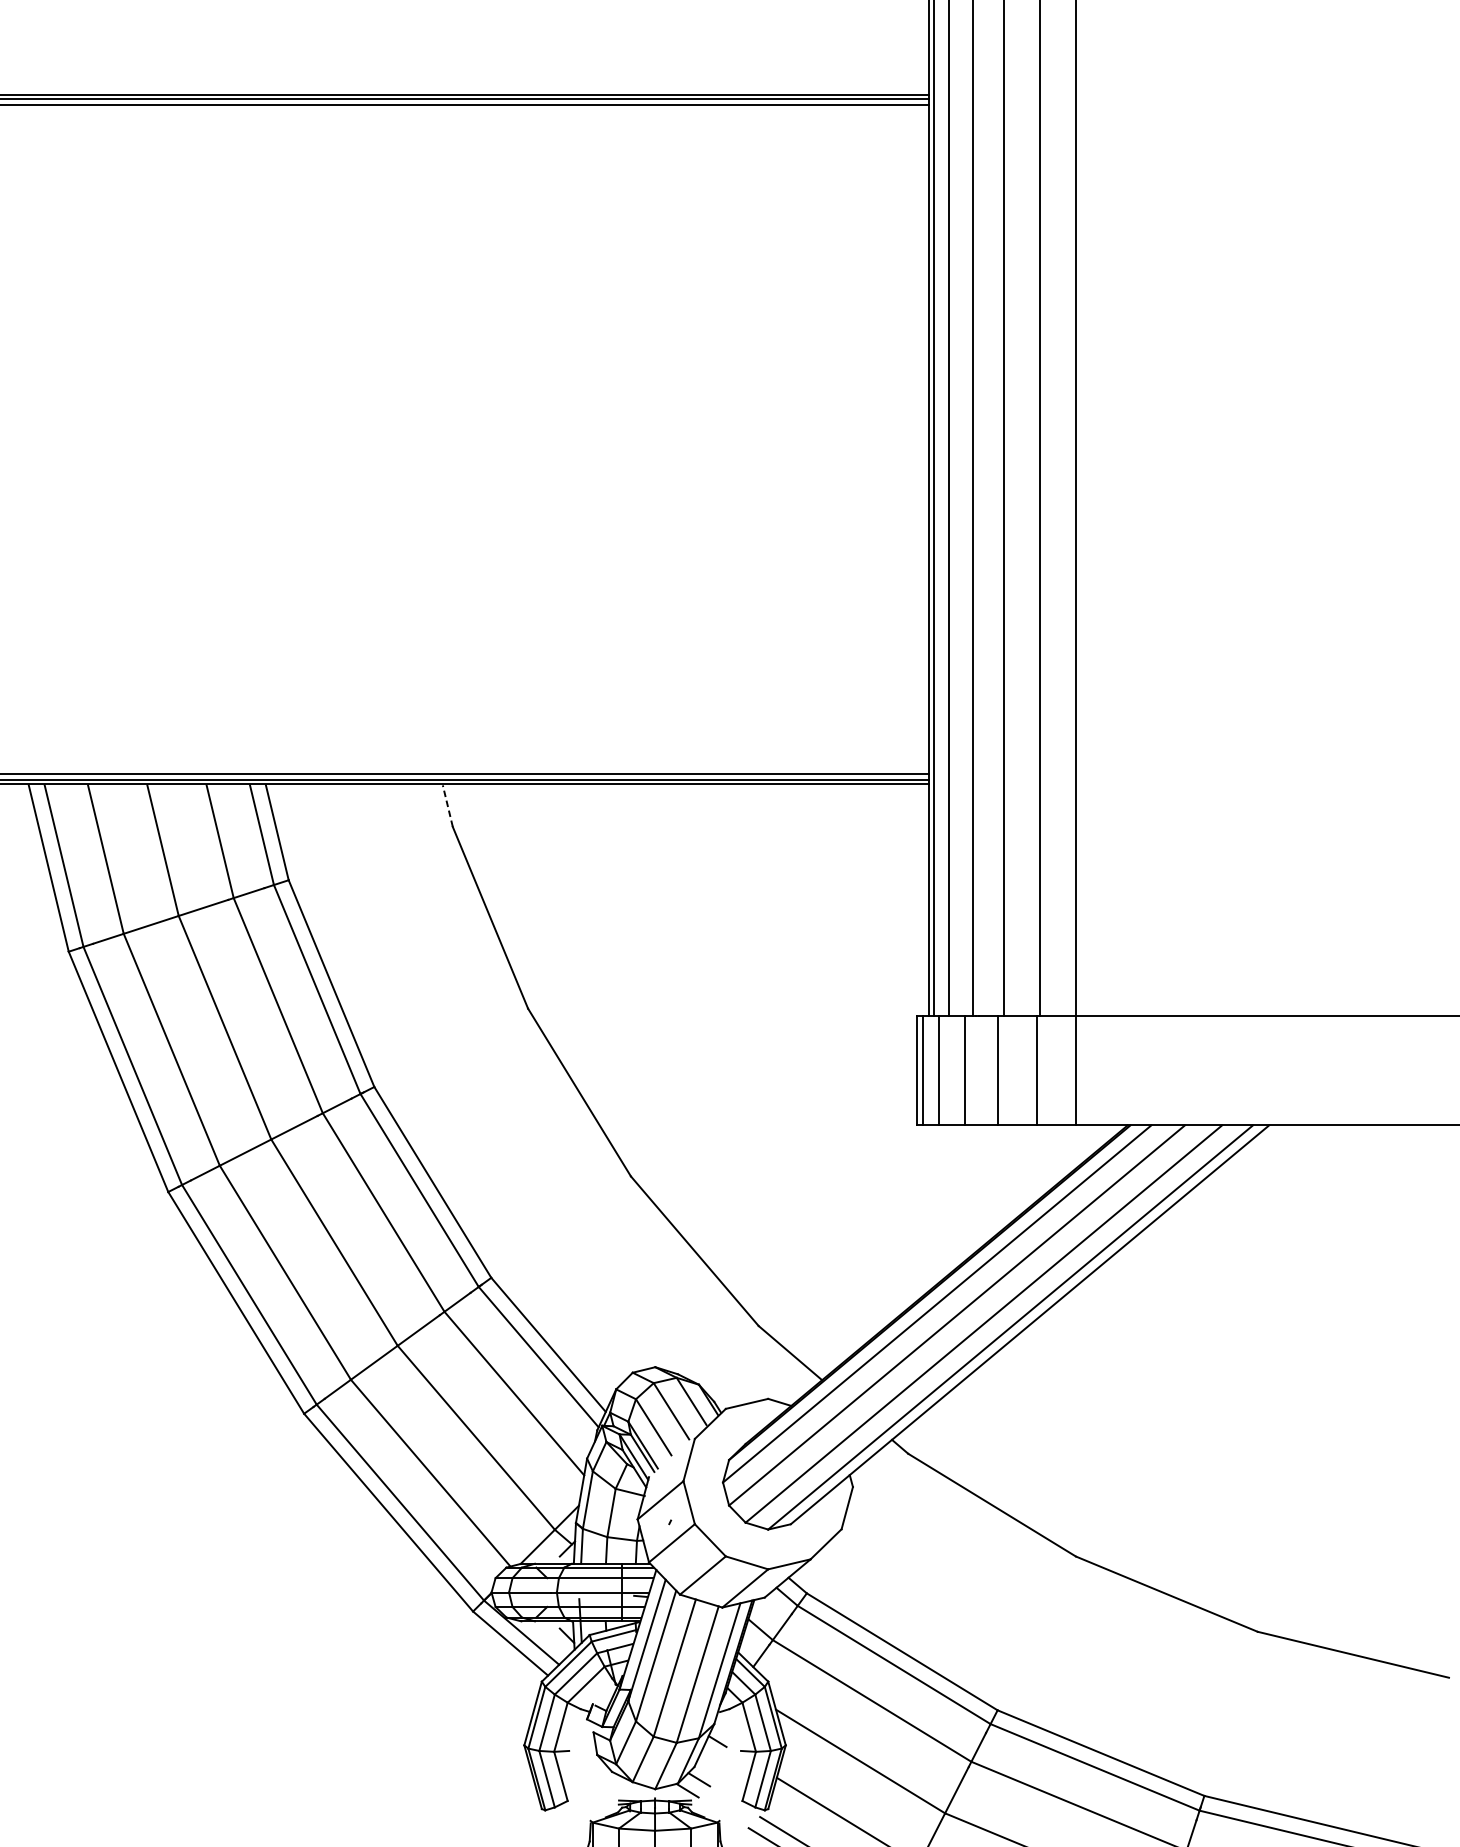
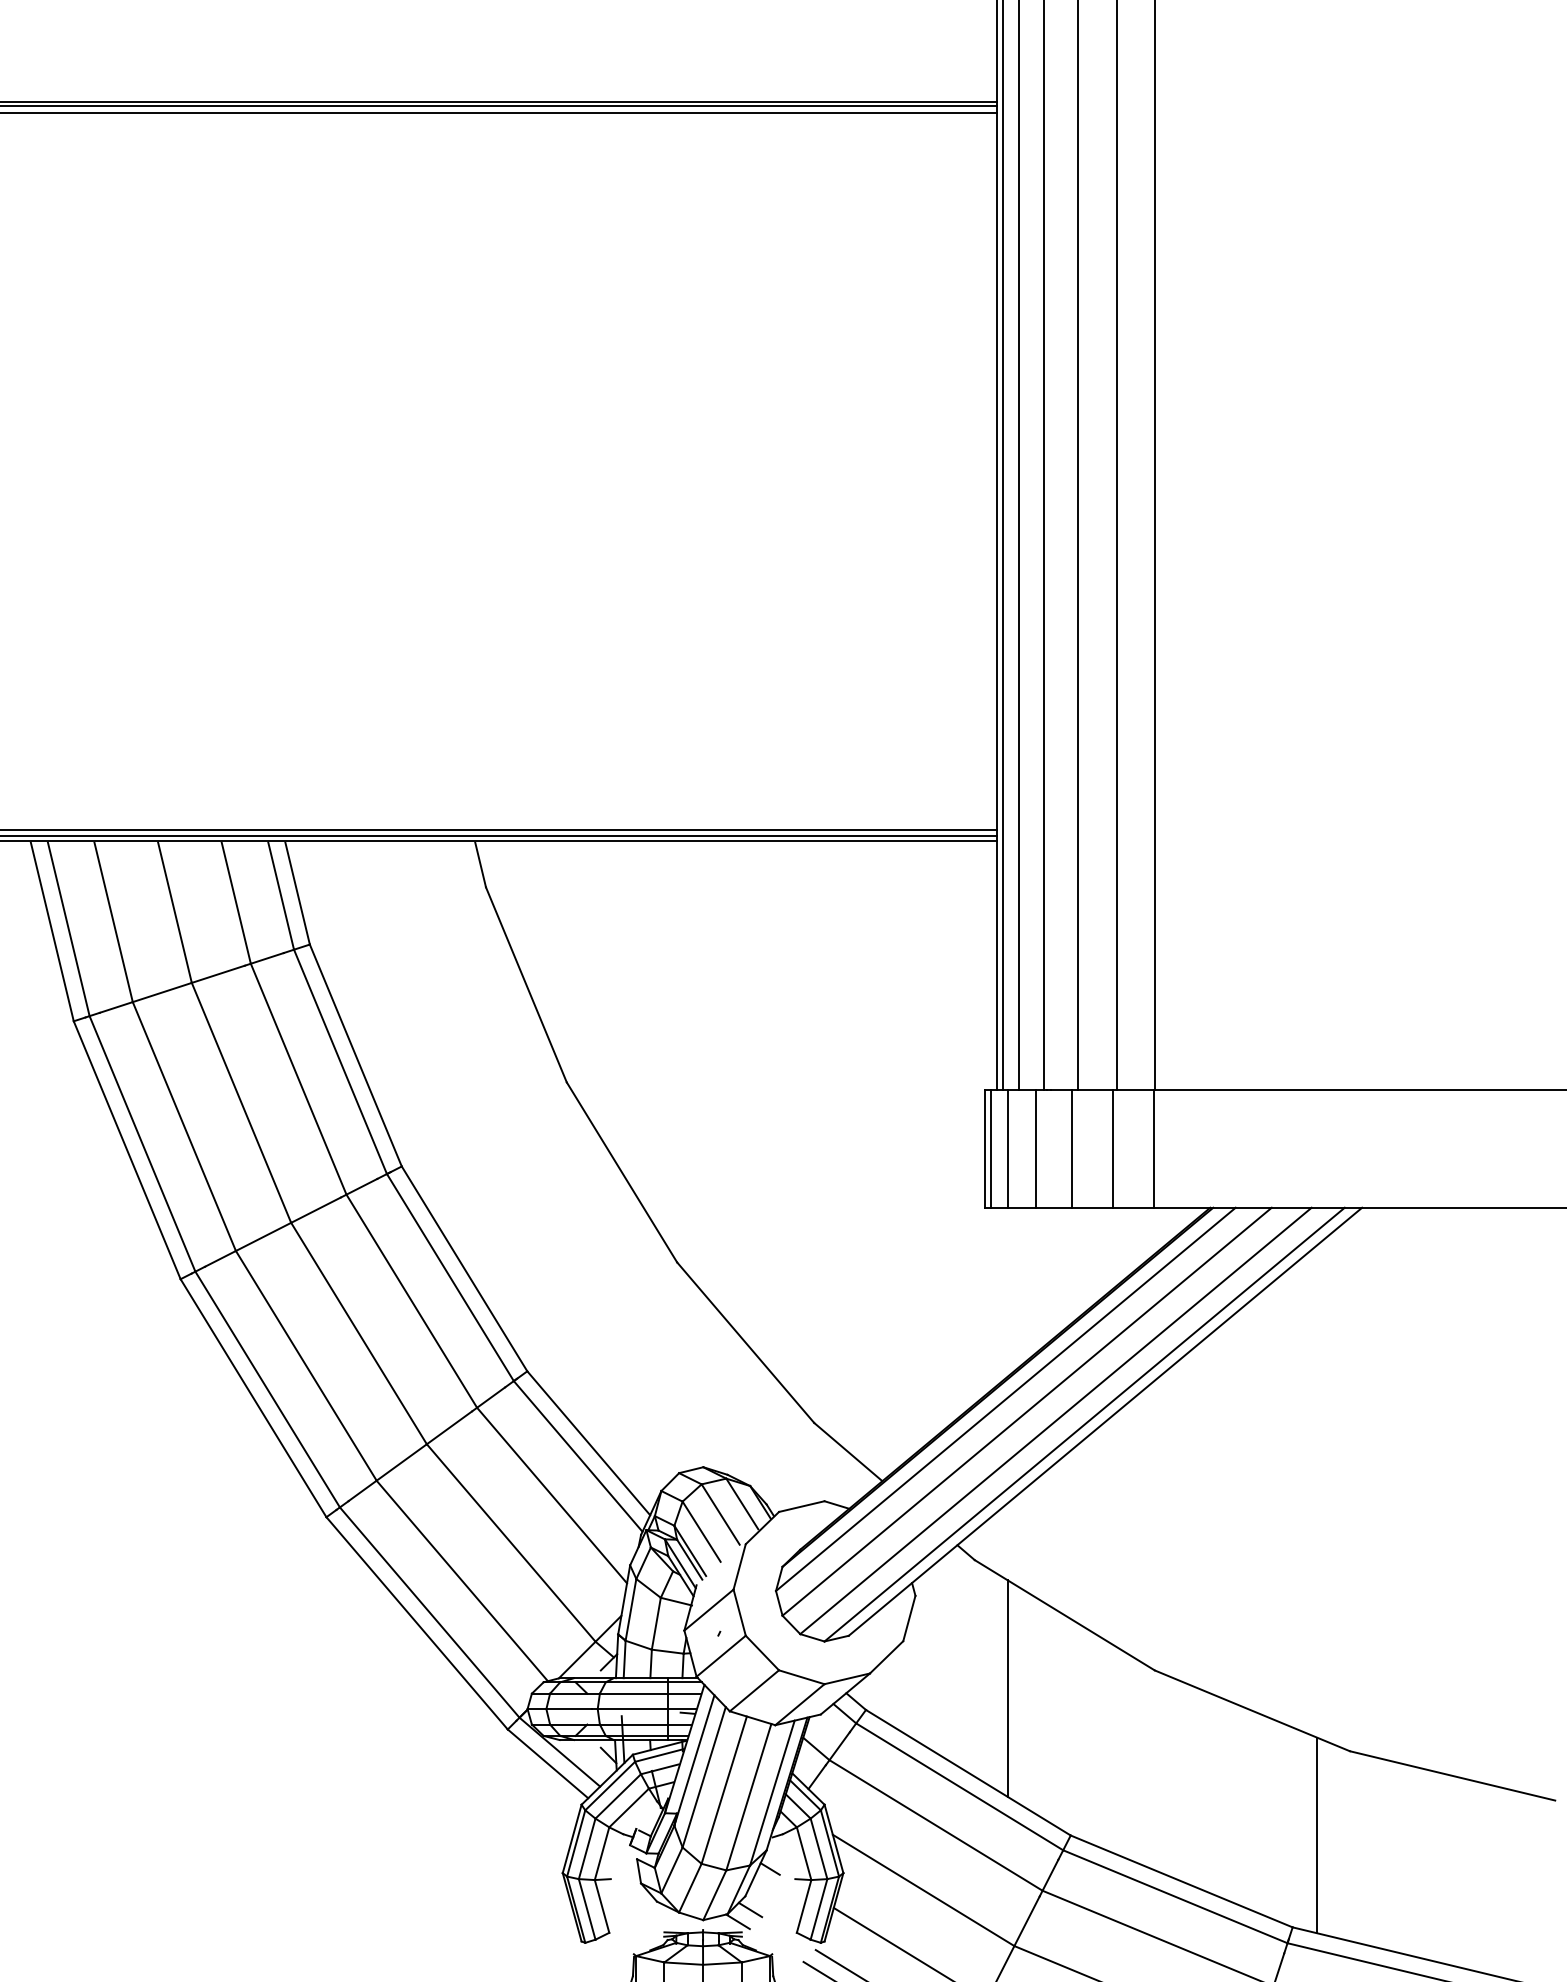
line: (447, 806) -> (480, 865), dashed -> solid
line: (938, 1573) -> (1007, 1688), added
line: (1227, 1710) -> (1317, 1835), added

